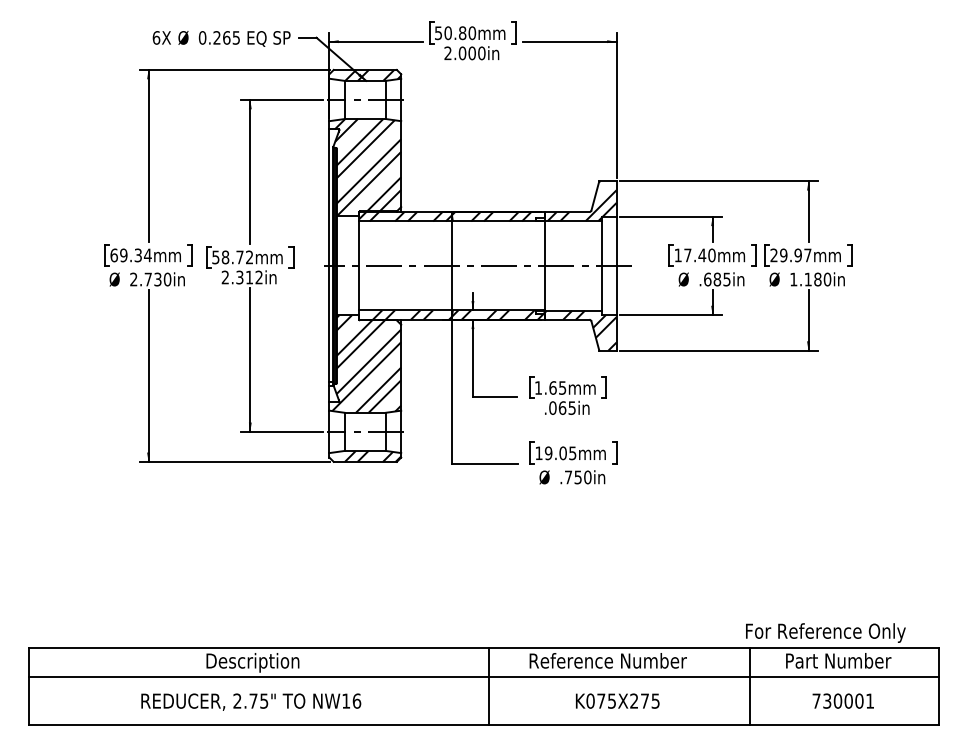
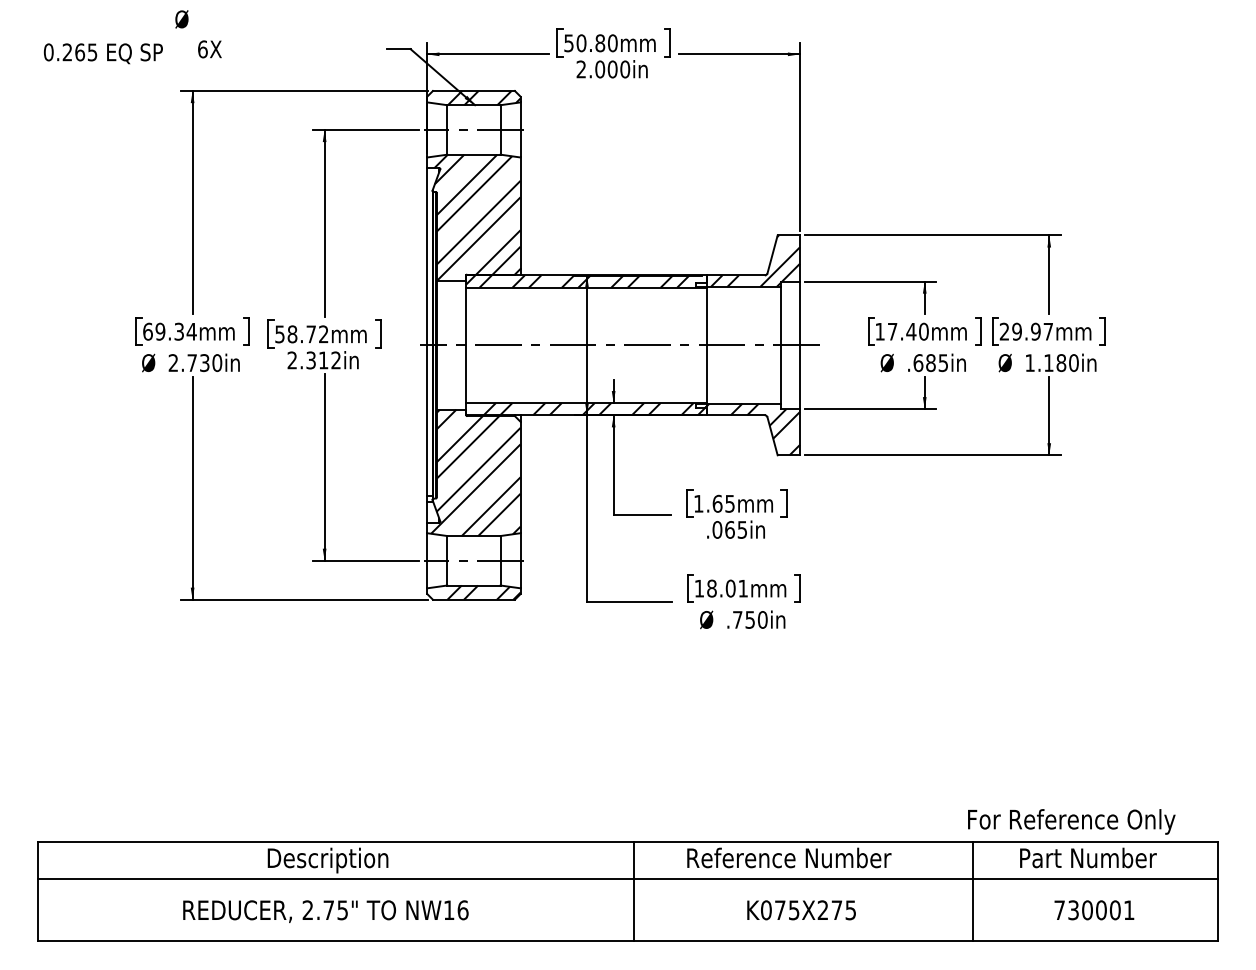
text: (183, 37) -> (181, 19), moved
text: (244, 38) -> (103, 53), moved
text: (560, 453) -> (727, 588), 19.05mm -> 18.01mm

